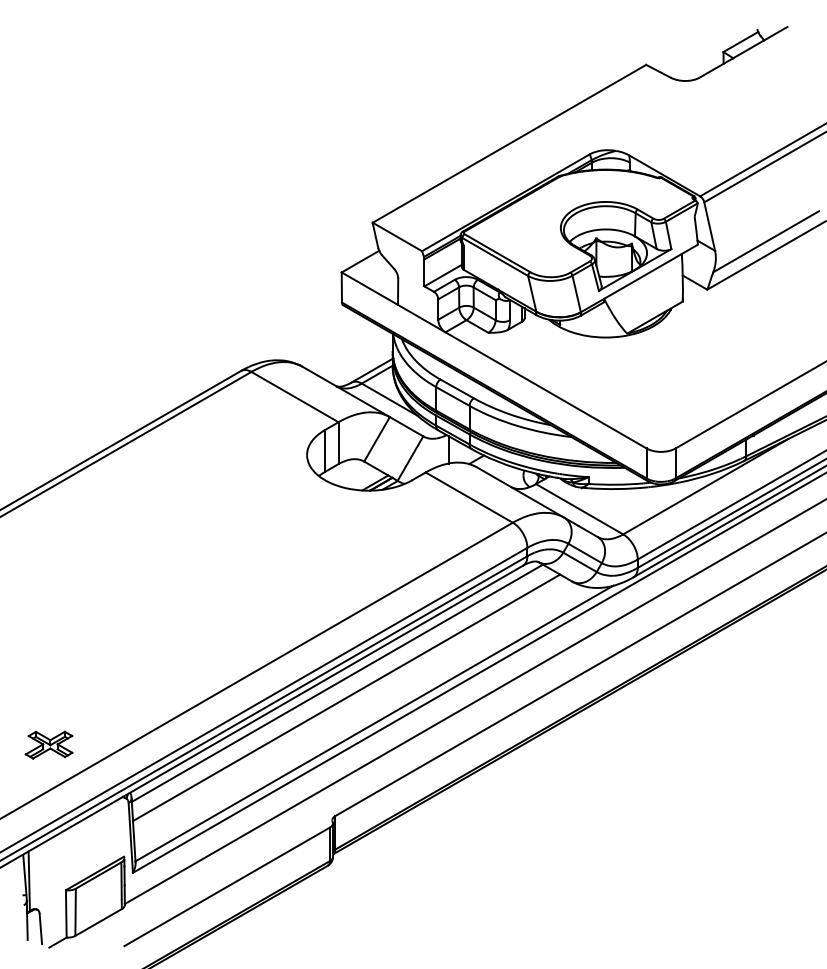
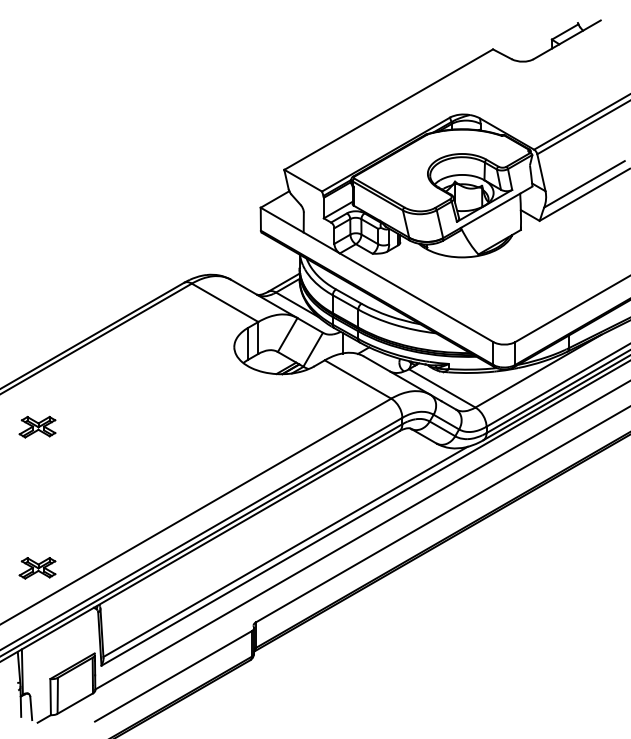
part: (48, 559) -> (37, 426), added
line: (336, 682) -> (256, 520), removed
line: (346, 697) -> (264, 531), removed

